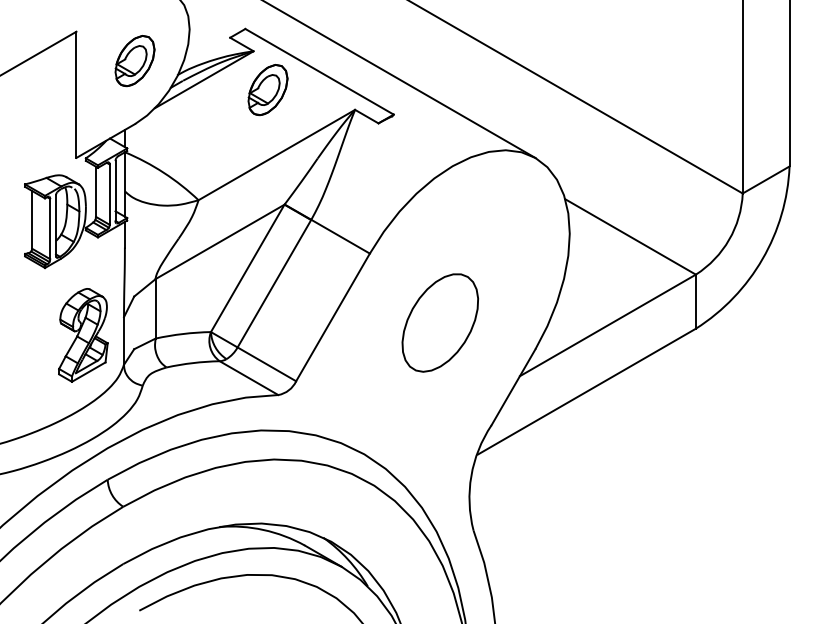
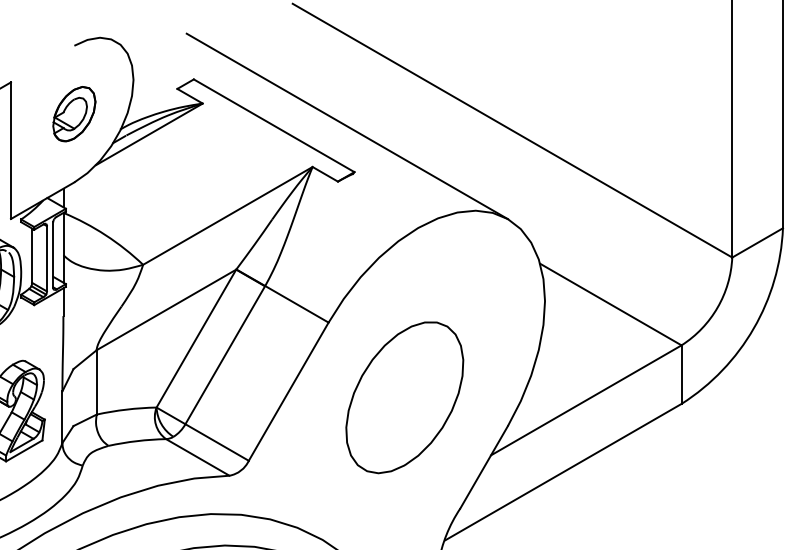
part: (267, 90) -> (217, 146), removed
part: (440, 322) -> (405, 397), size x1.43

